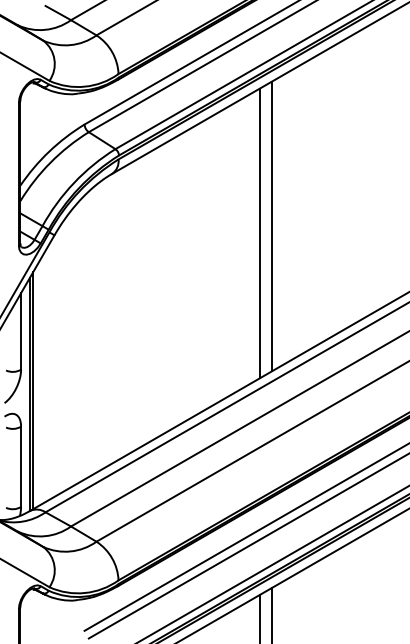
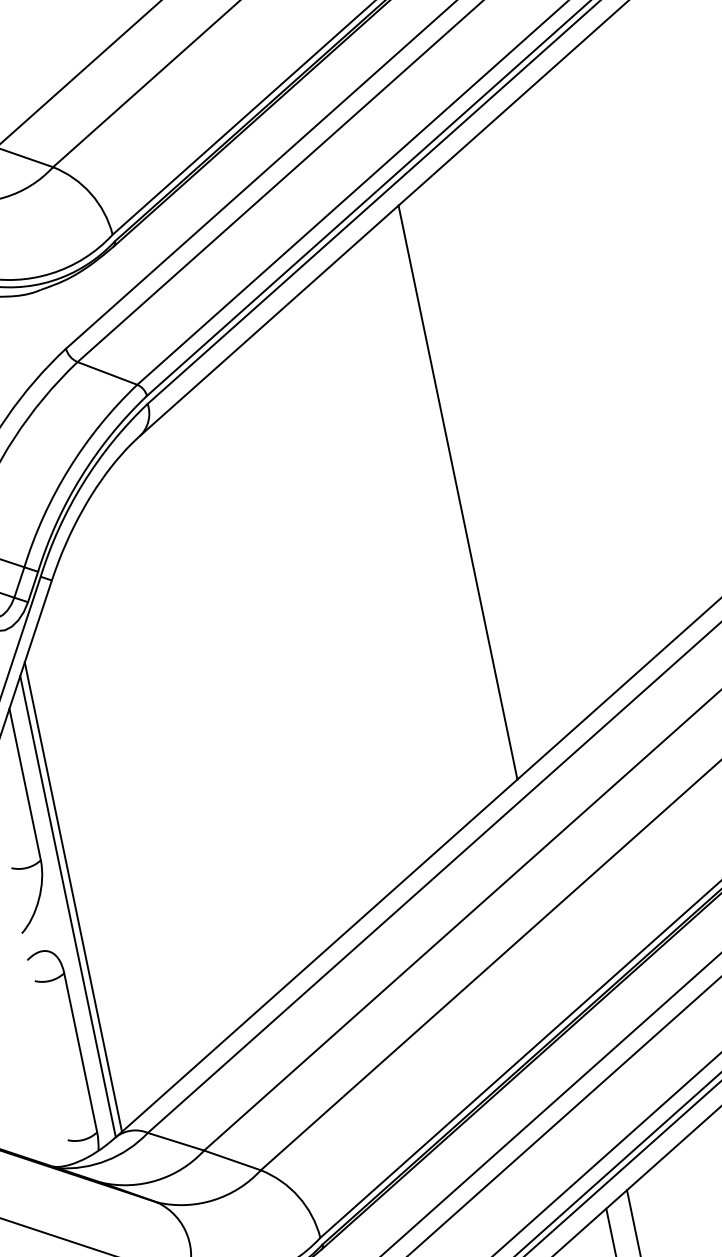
line: (271, 226) -> (478, 474), removed

